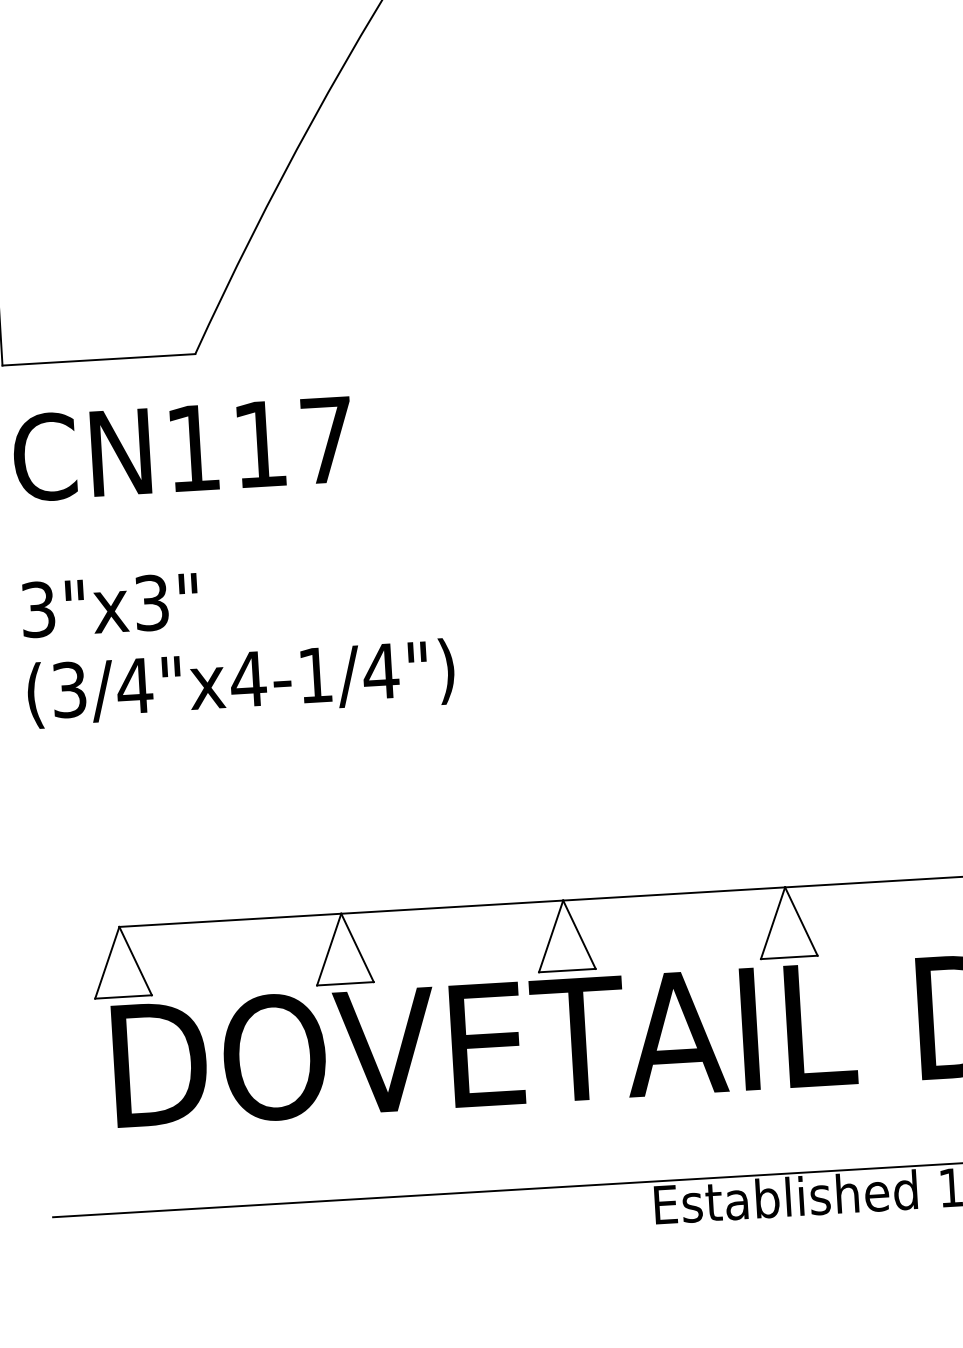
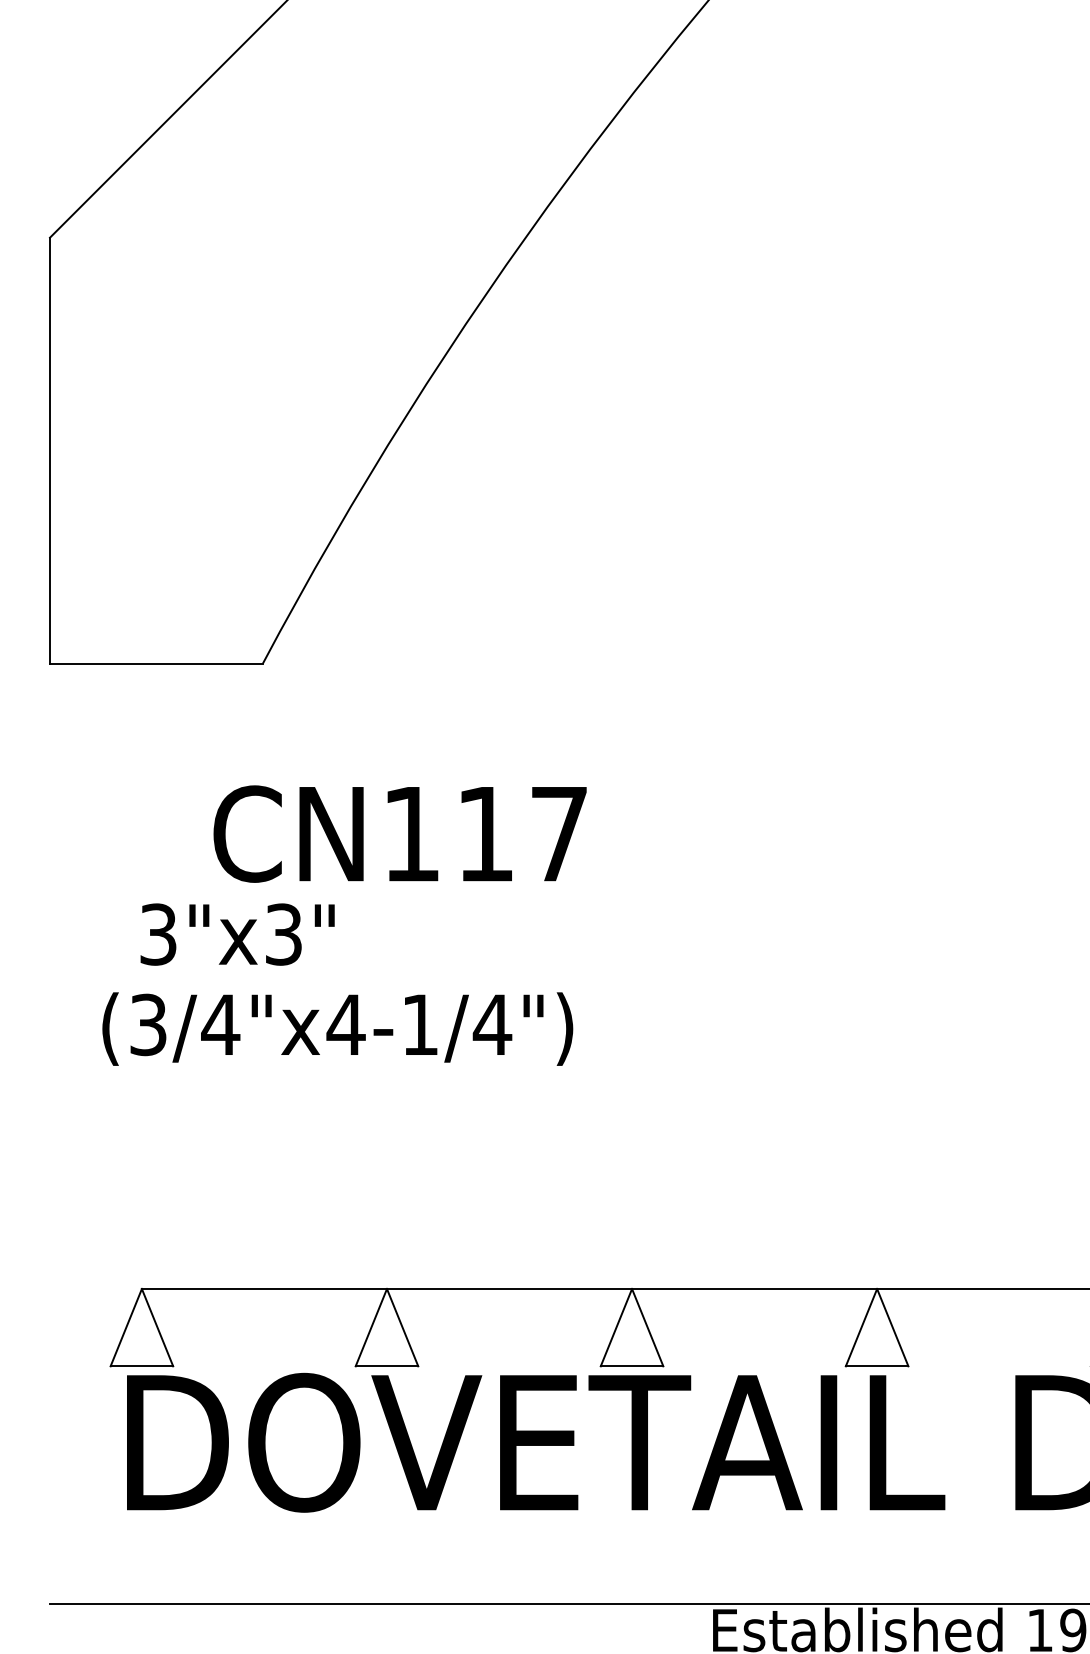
text: (182, 448) -> (399, 833), moved
text: (109, 605) -> (237, 934), moved
text: (240, 683) -> (337, 1028), moved

